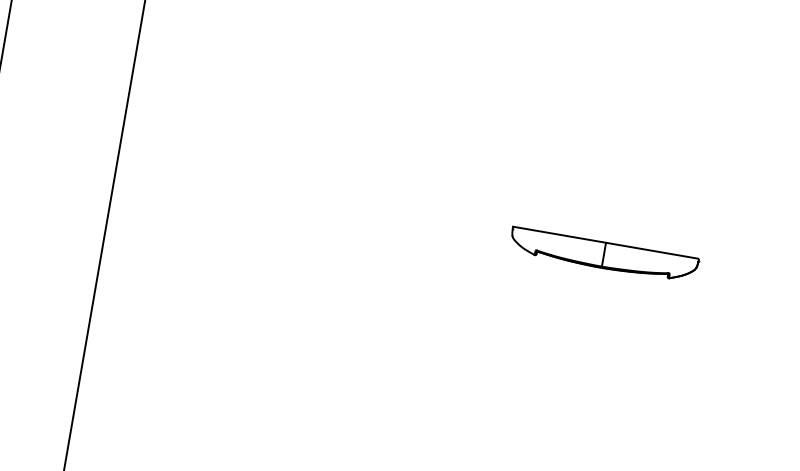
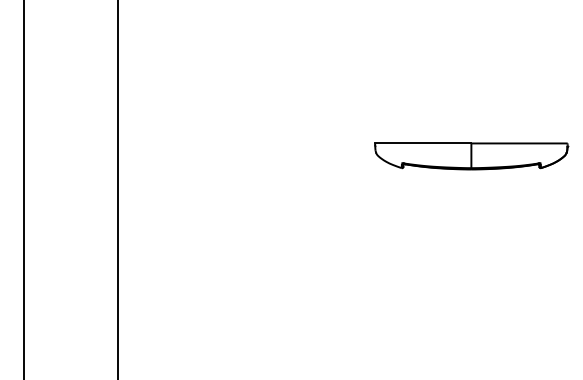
part: (603, 255) -> (471, 156), size x1.43

